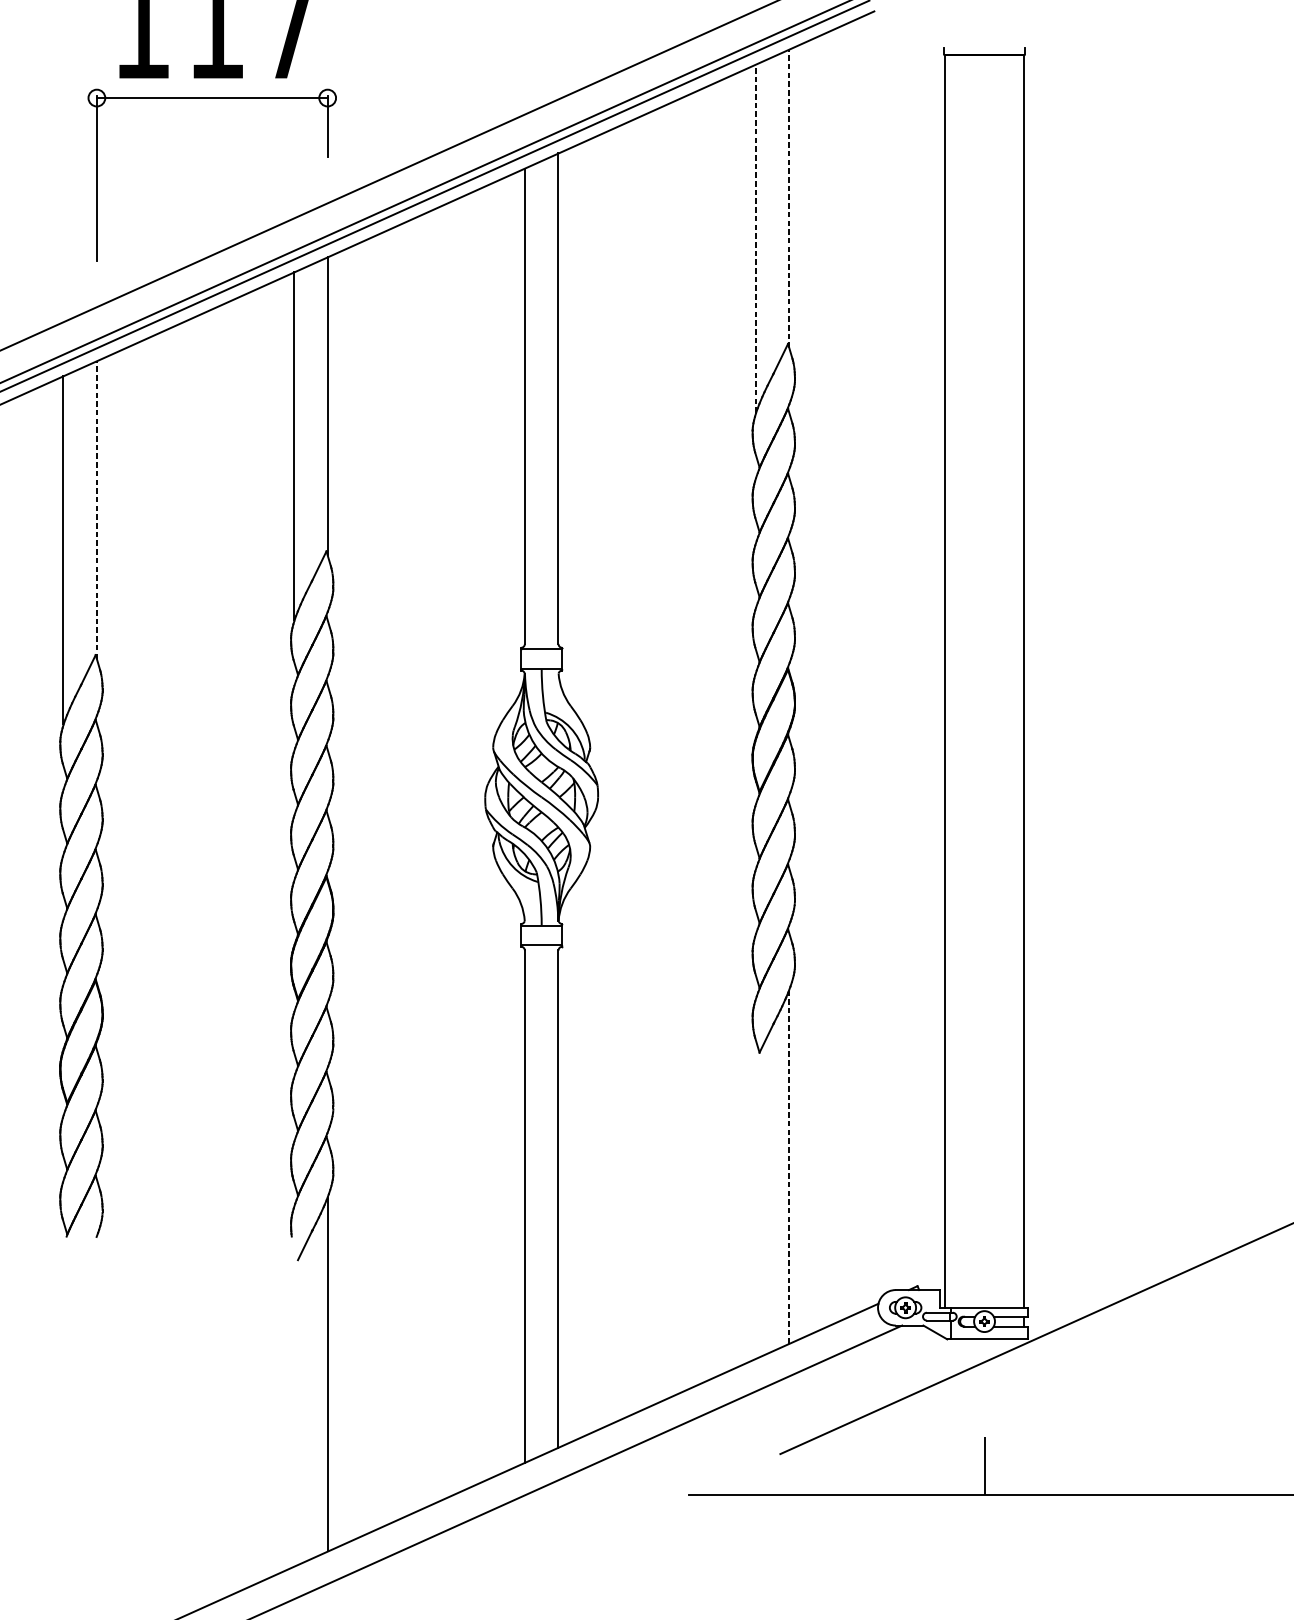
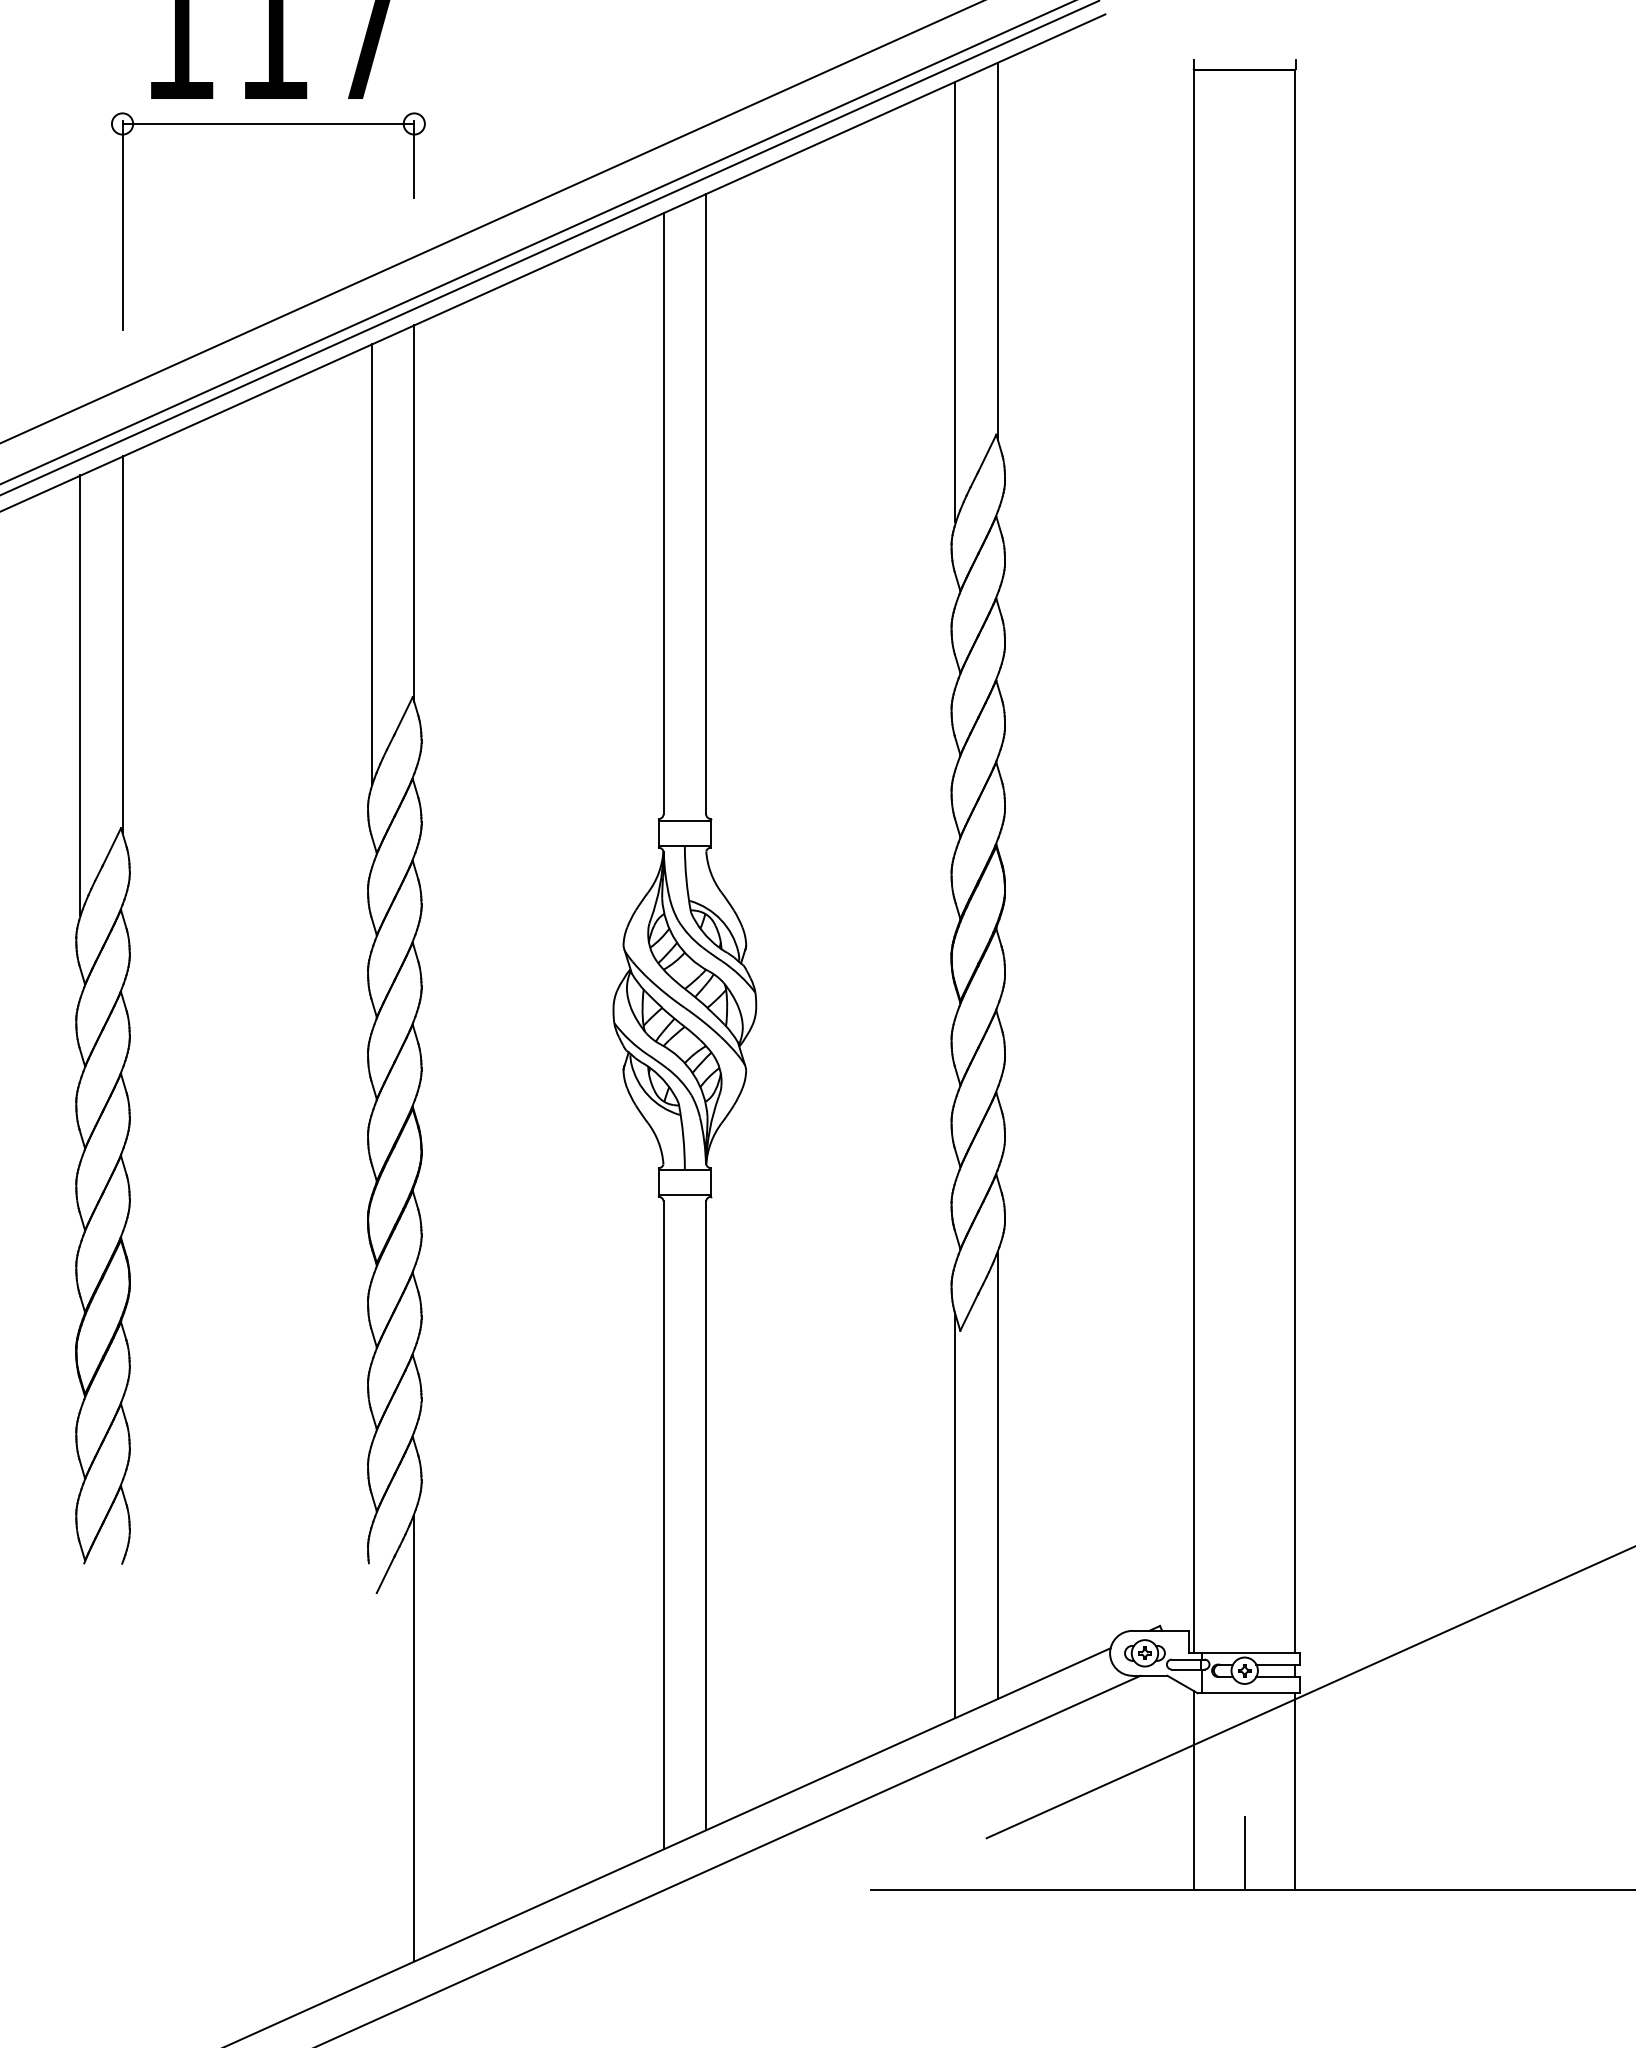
line: (788, 198) -> (997, 251), dashed -> solid
line: (755, 238) -> (955, 301), dashed -> solid
line: (96, 509) -> (122, 644), dashed -> solid
line: (788, 1167) -> (997, 1475), dashed -> solid
line: (755, 1199) -> (955, 1516), added
line: (944, 1416) -> (1194, 1790), added
line: (1024, 1417) -> (1295, 1791), added

